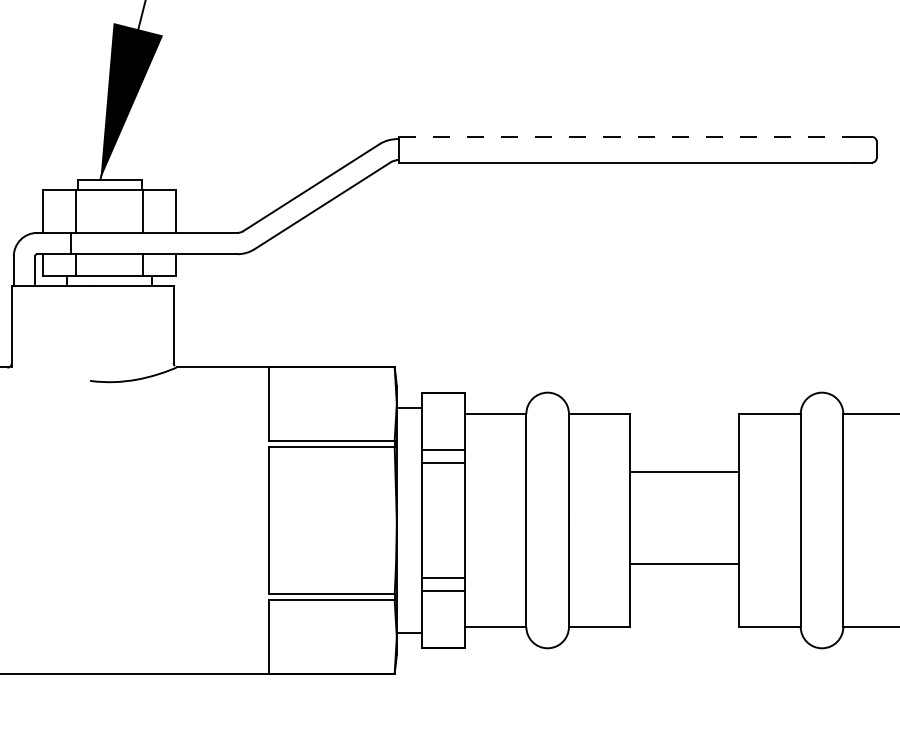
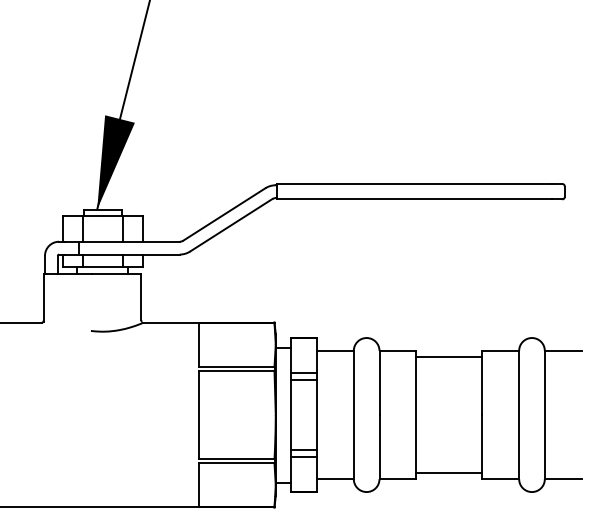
line: (628, 136) -> (415, 183), dashed -> solid
line: (685, 473) -> (449, 357), moved
line: (685, 564) -> (449, 473), moved

